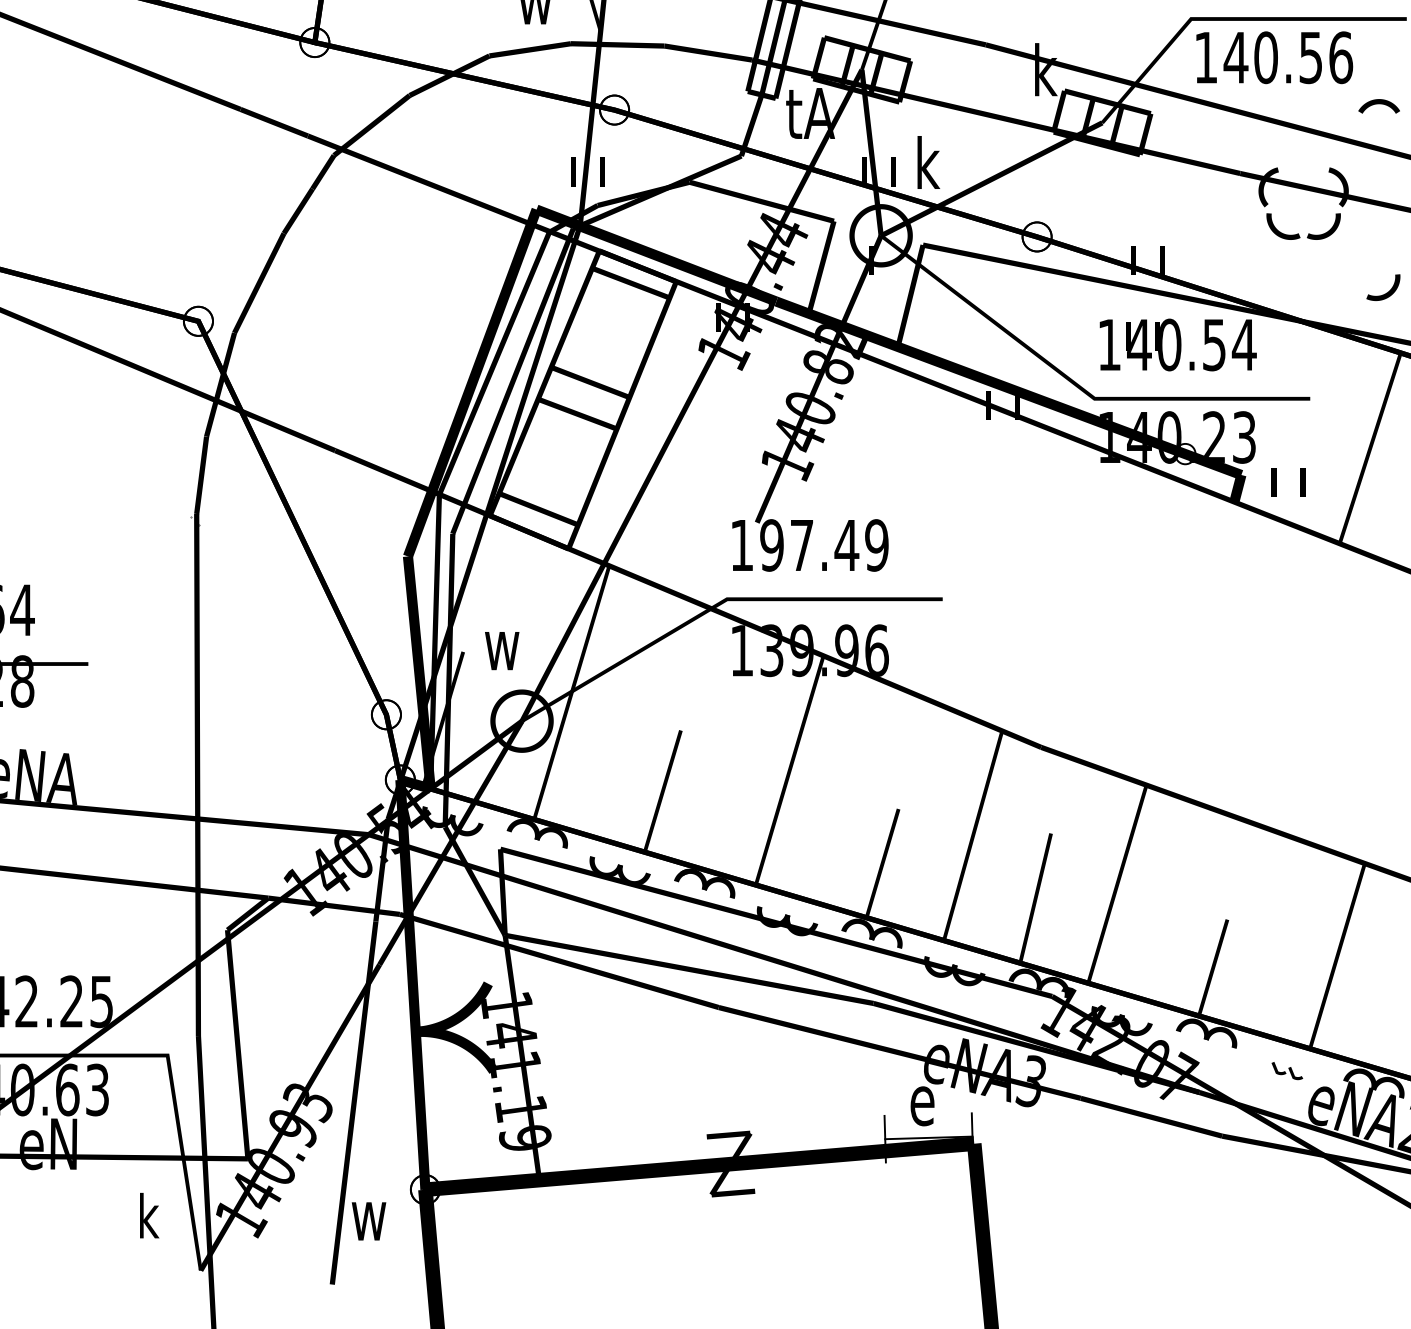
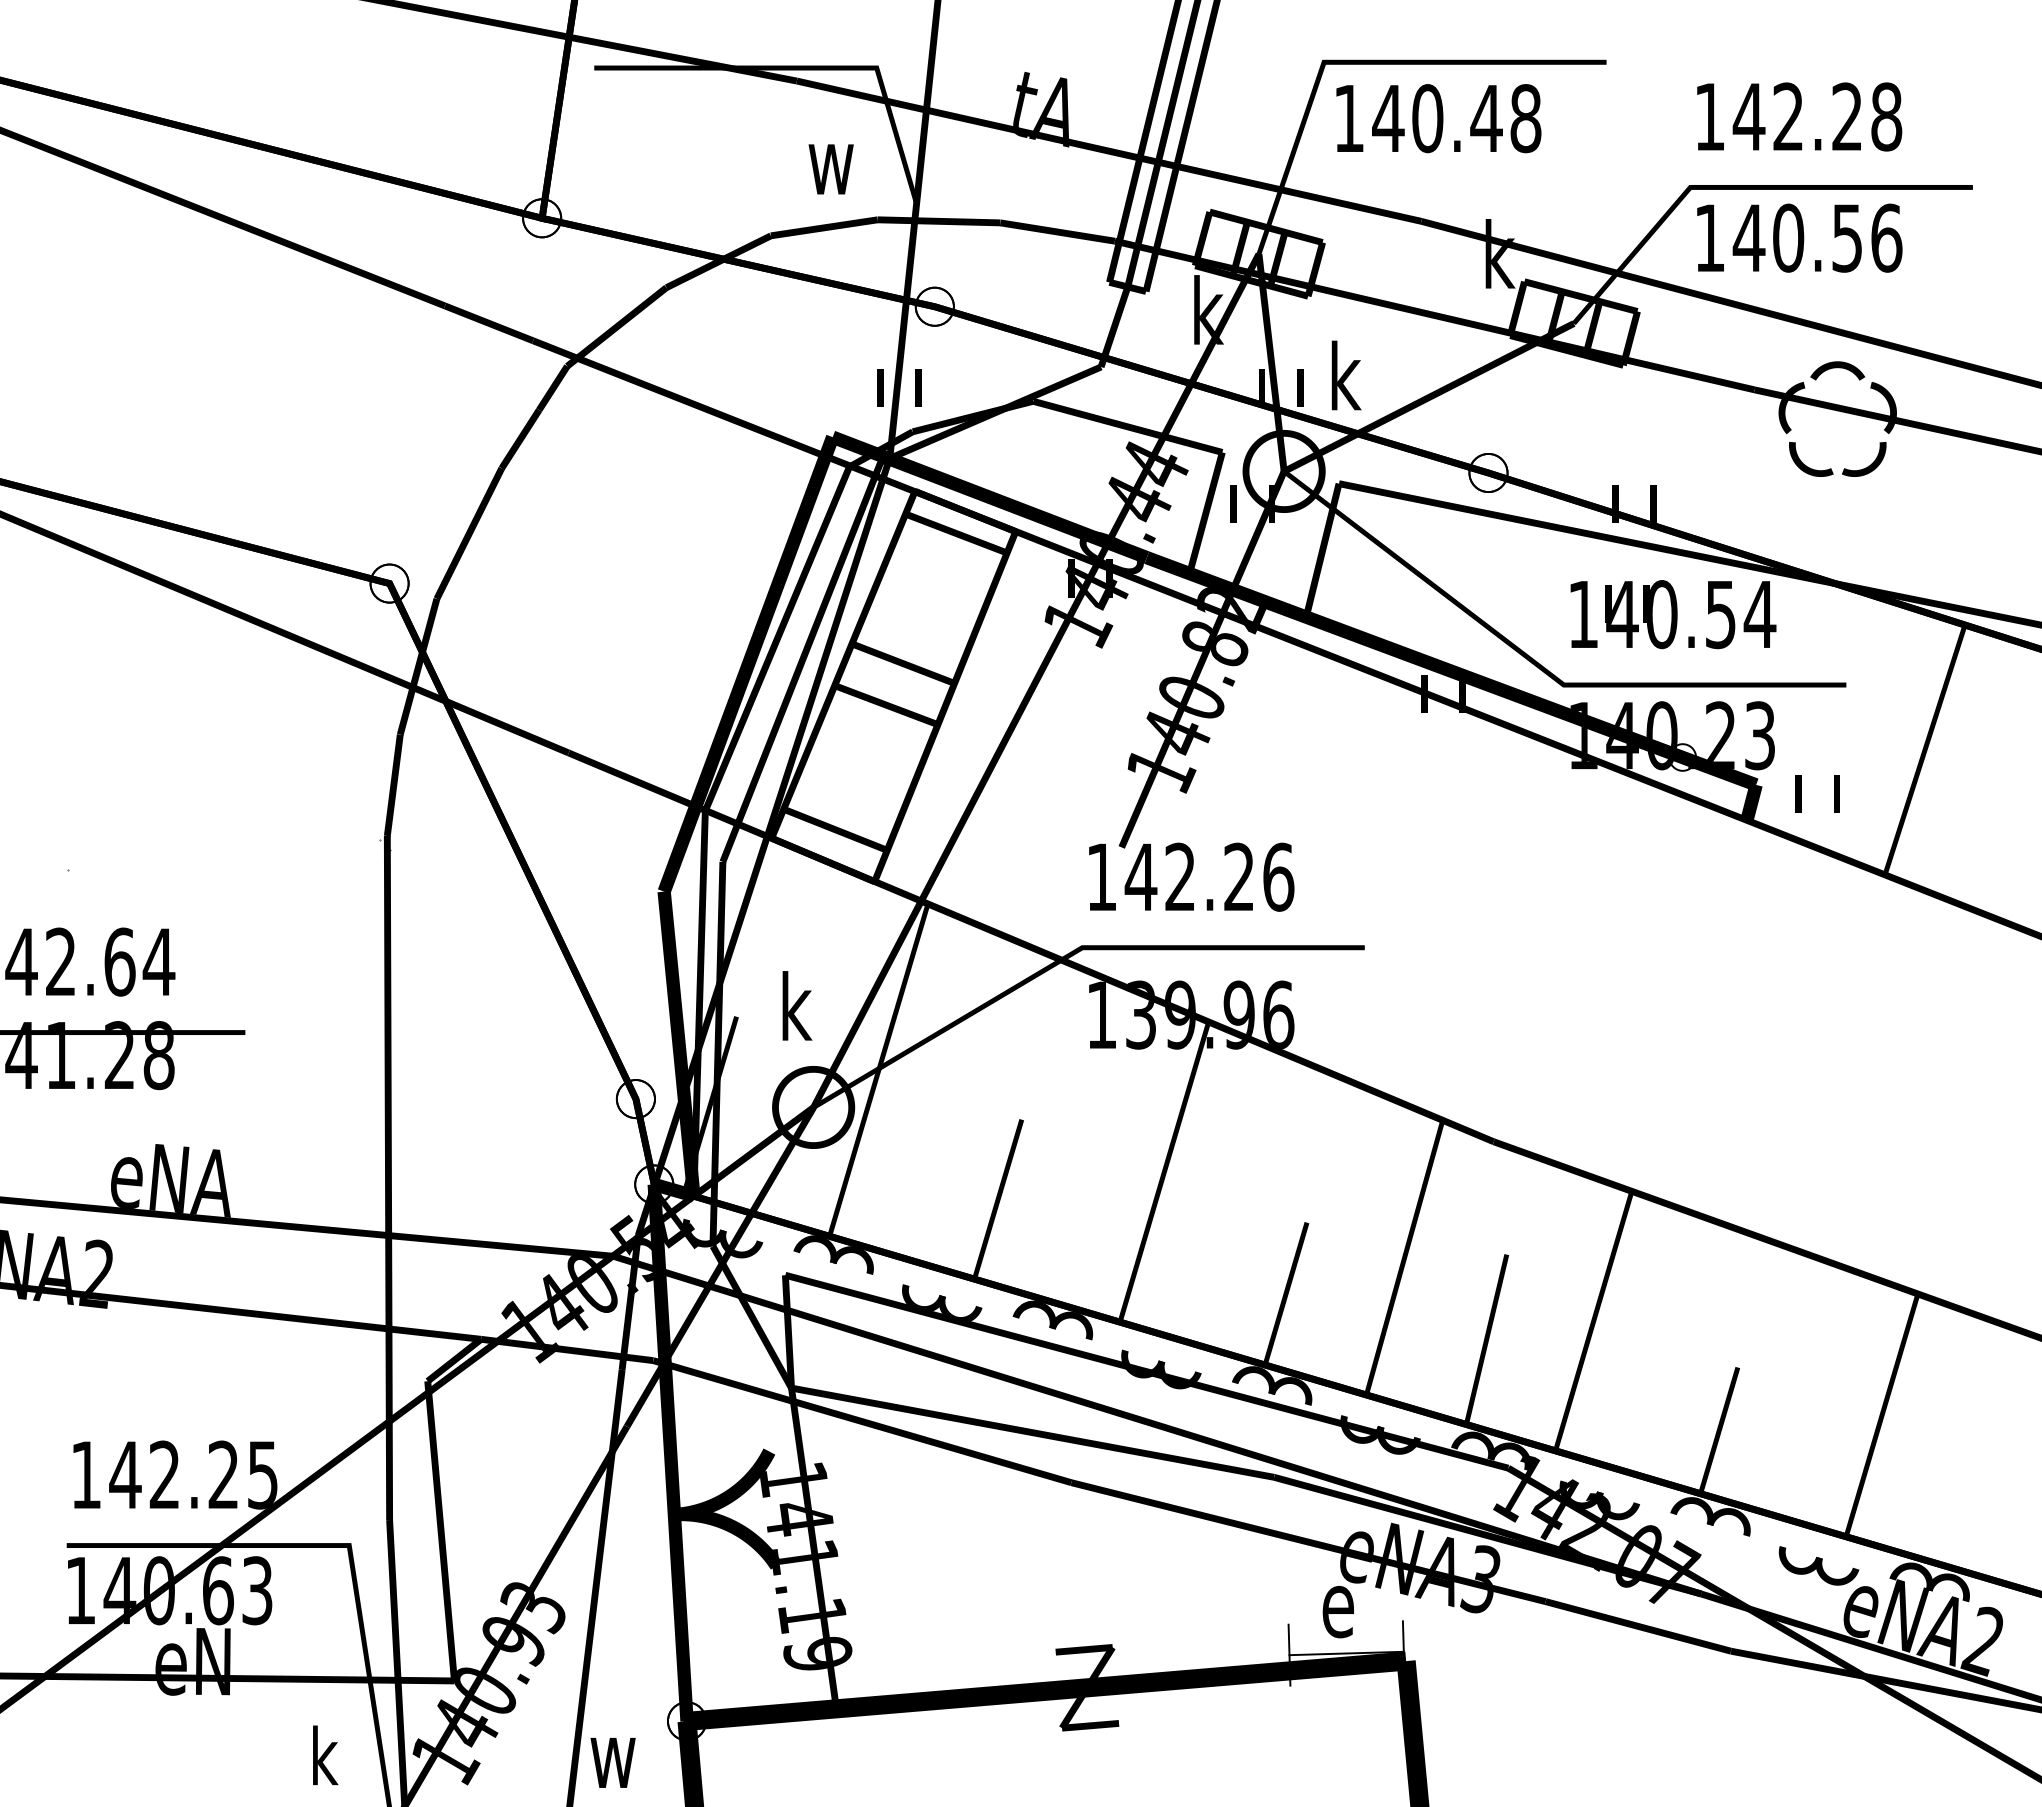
curve: (1379, 104) -> (1837, 368), moved
text: (810, 112) -> (1191, 309), tA -> k
line: (842, 260) -> (1233, 503), added
curve: (1385, 293) -> (1945, 546), removed
text: (824, 544) -> (1209, 876), 197.49 -> 142.26
text: (502, 643) -> (788, 1005), w -> k
part: (1288, 1070) -> (1818, 1565), size x1.67

